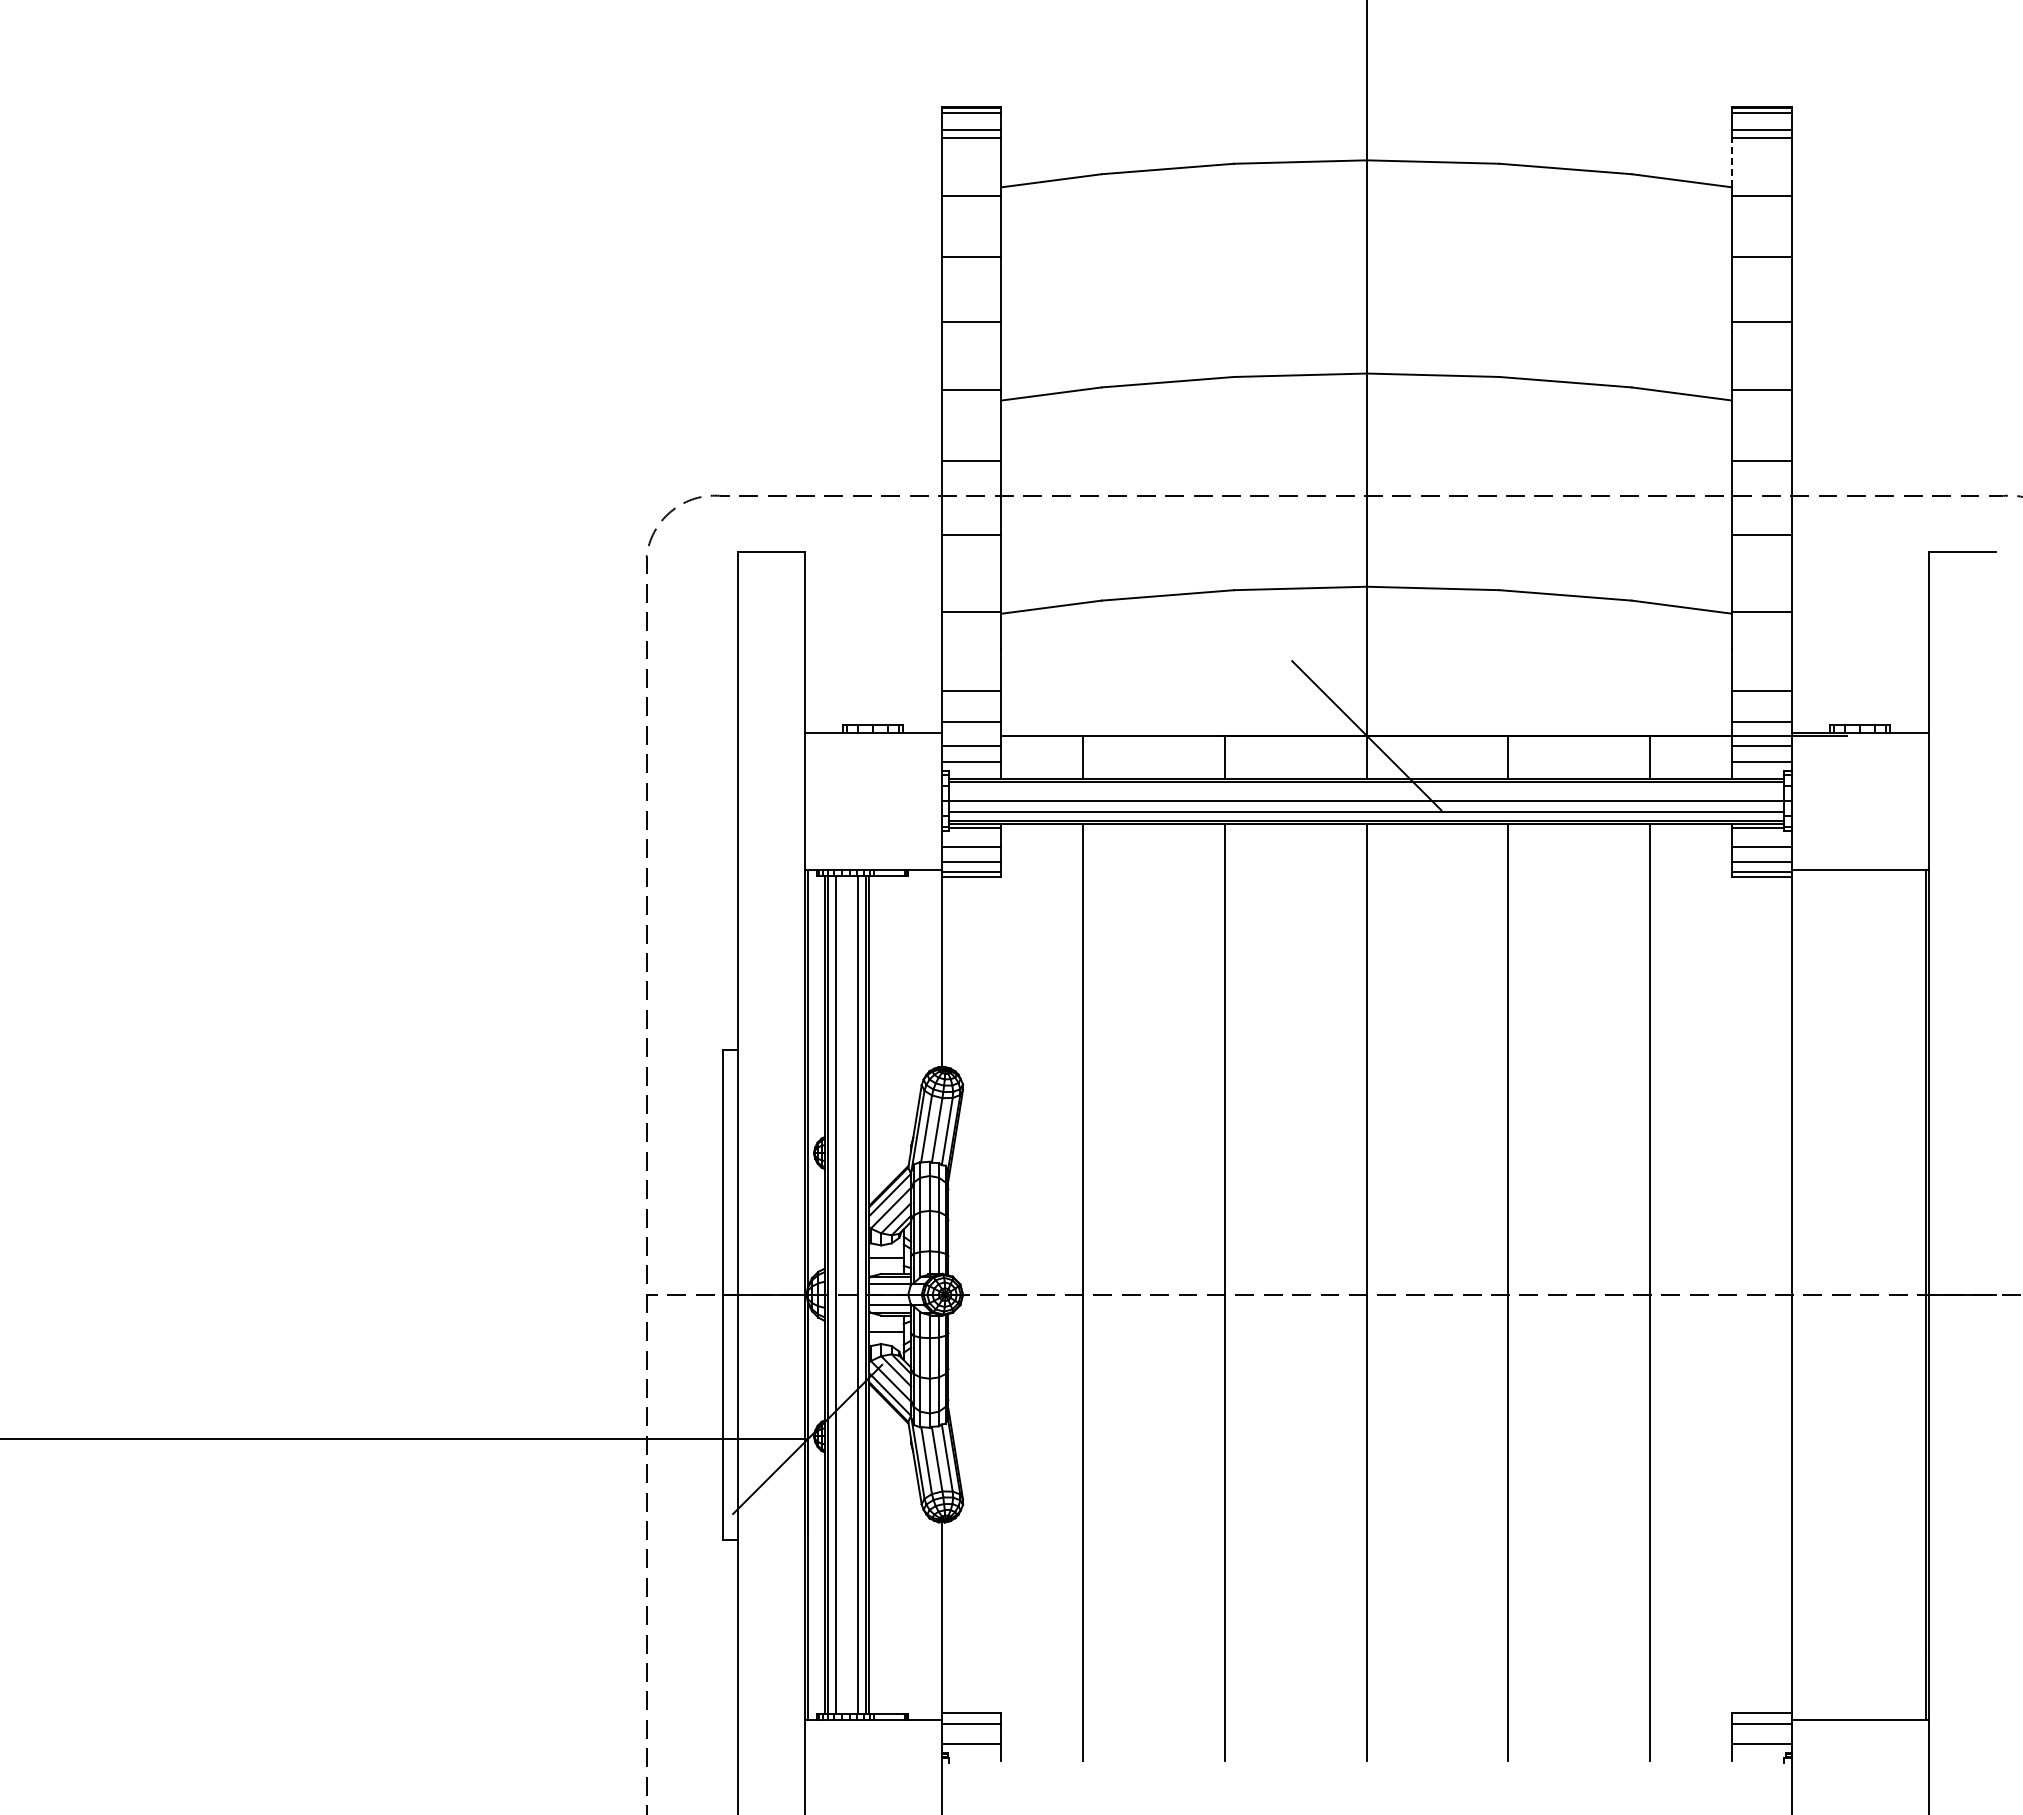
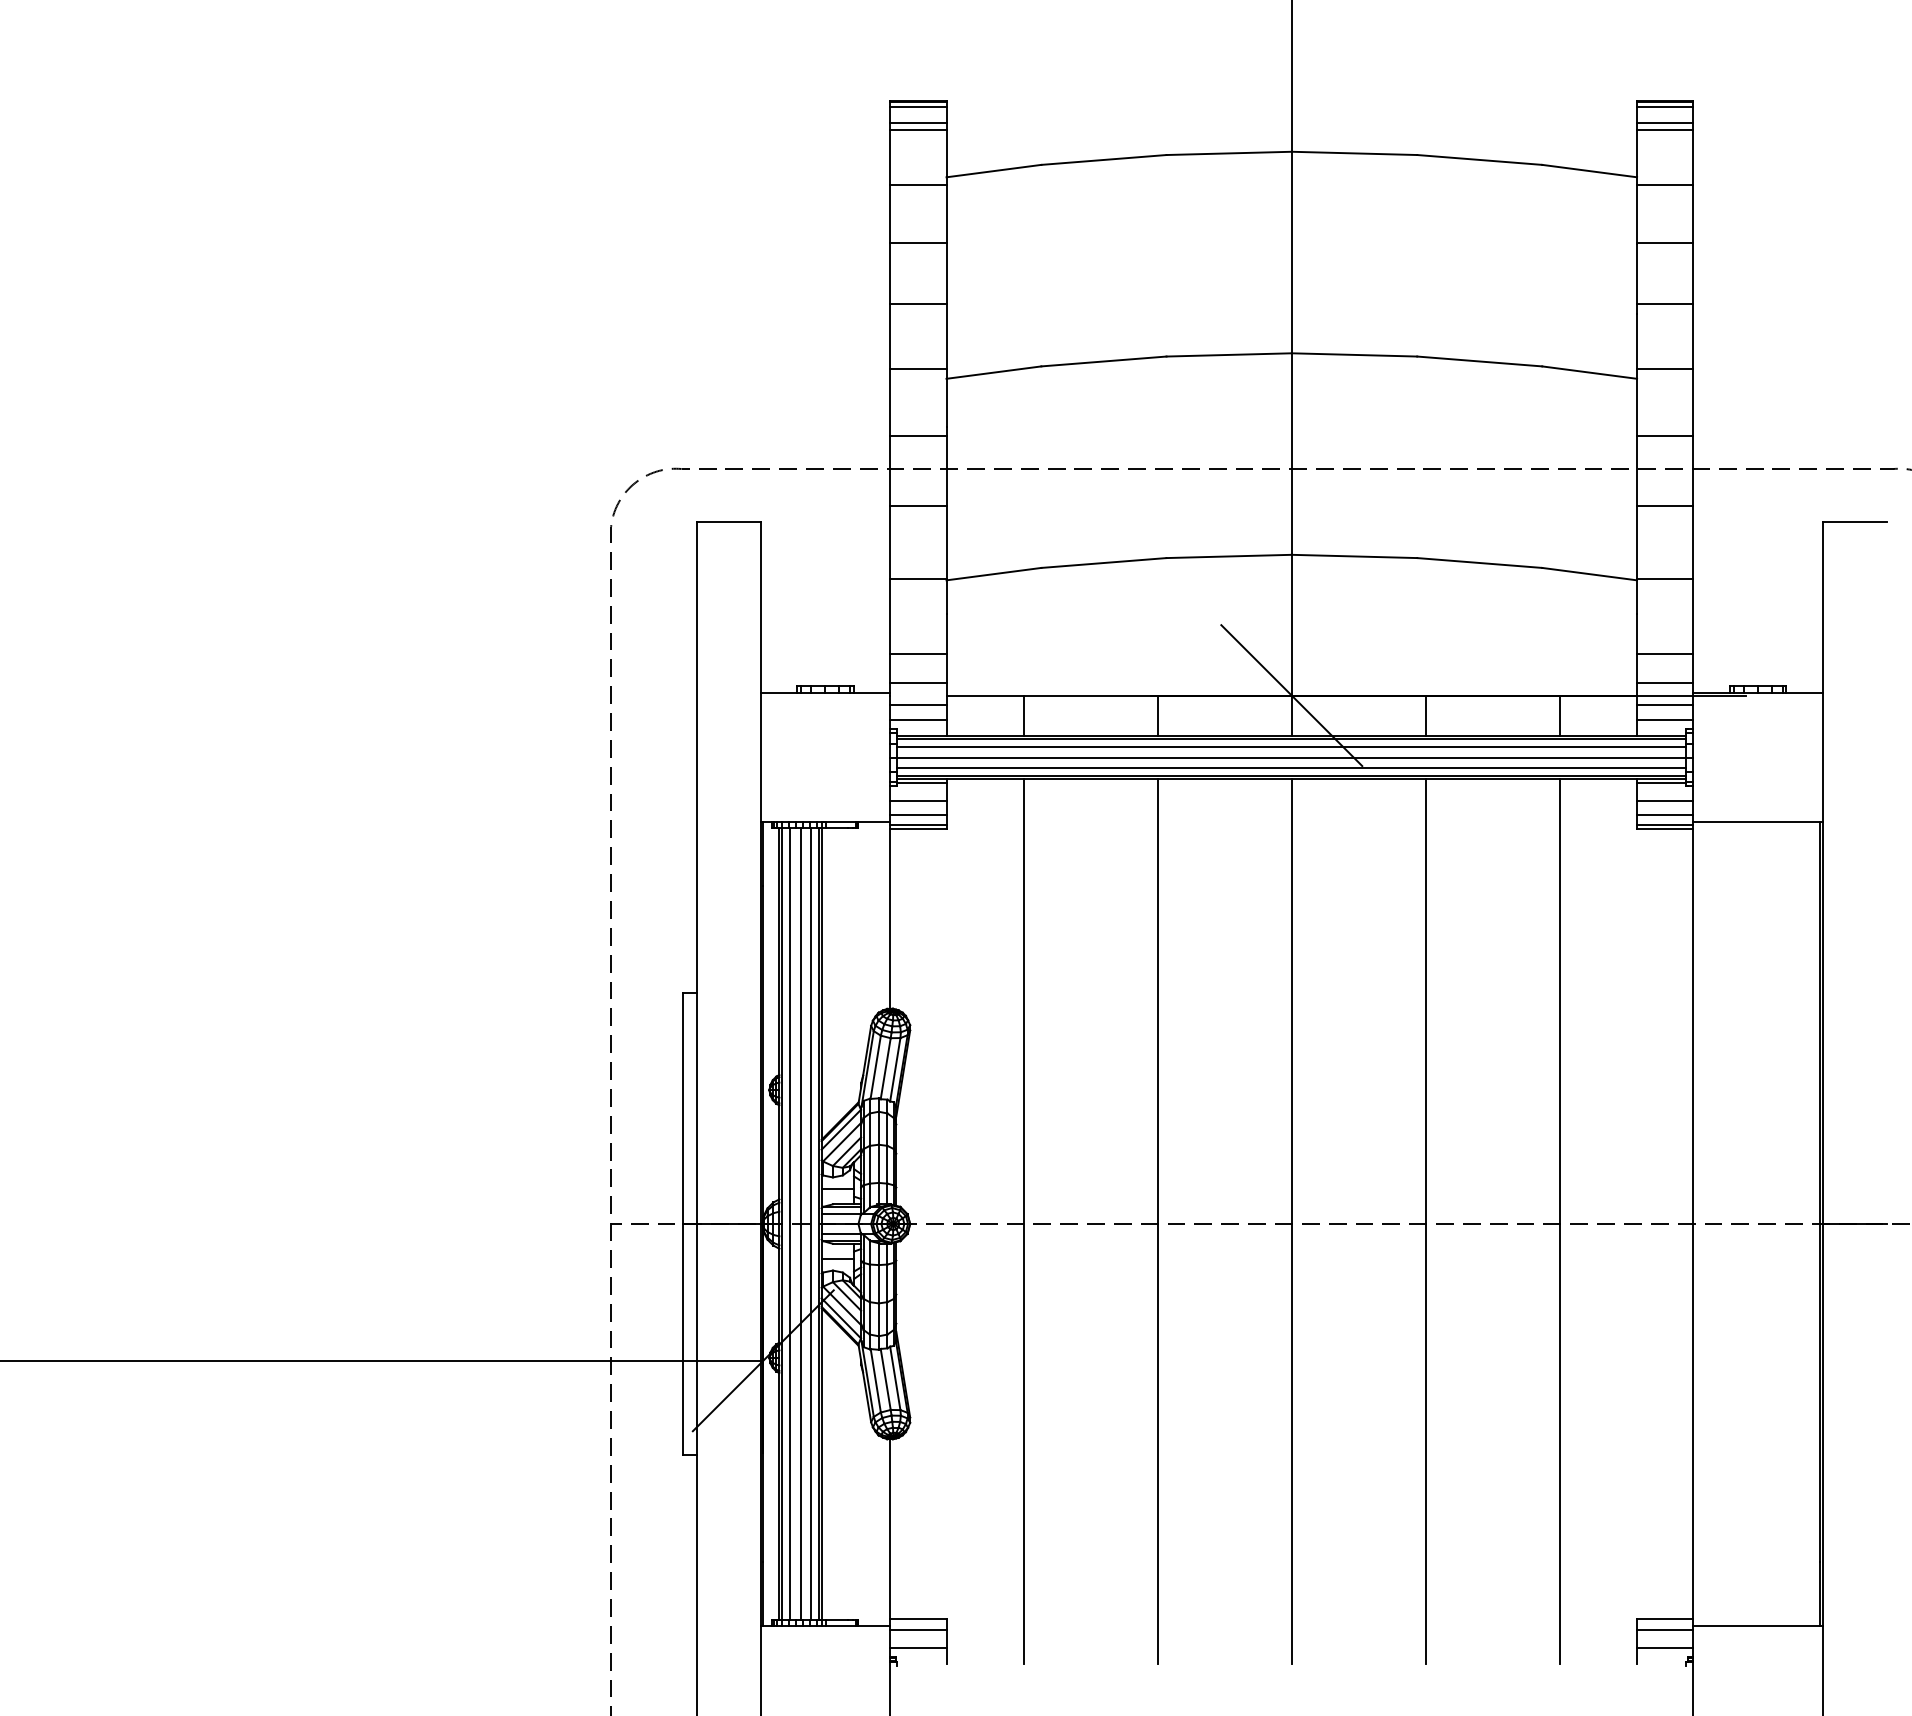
line: (1732, 162) -> (1637, 153), dashed -> solid
line: (1366, 790) -> (1291, 747), added
line: (847, 1294) -> (800, 1223), added

